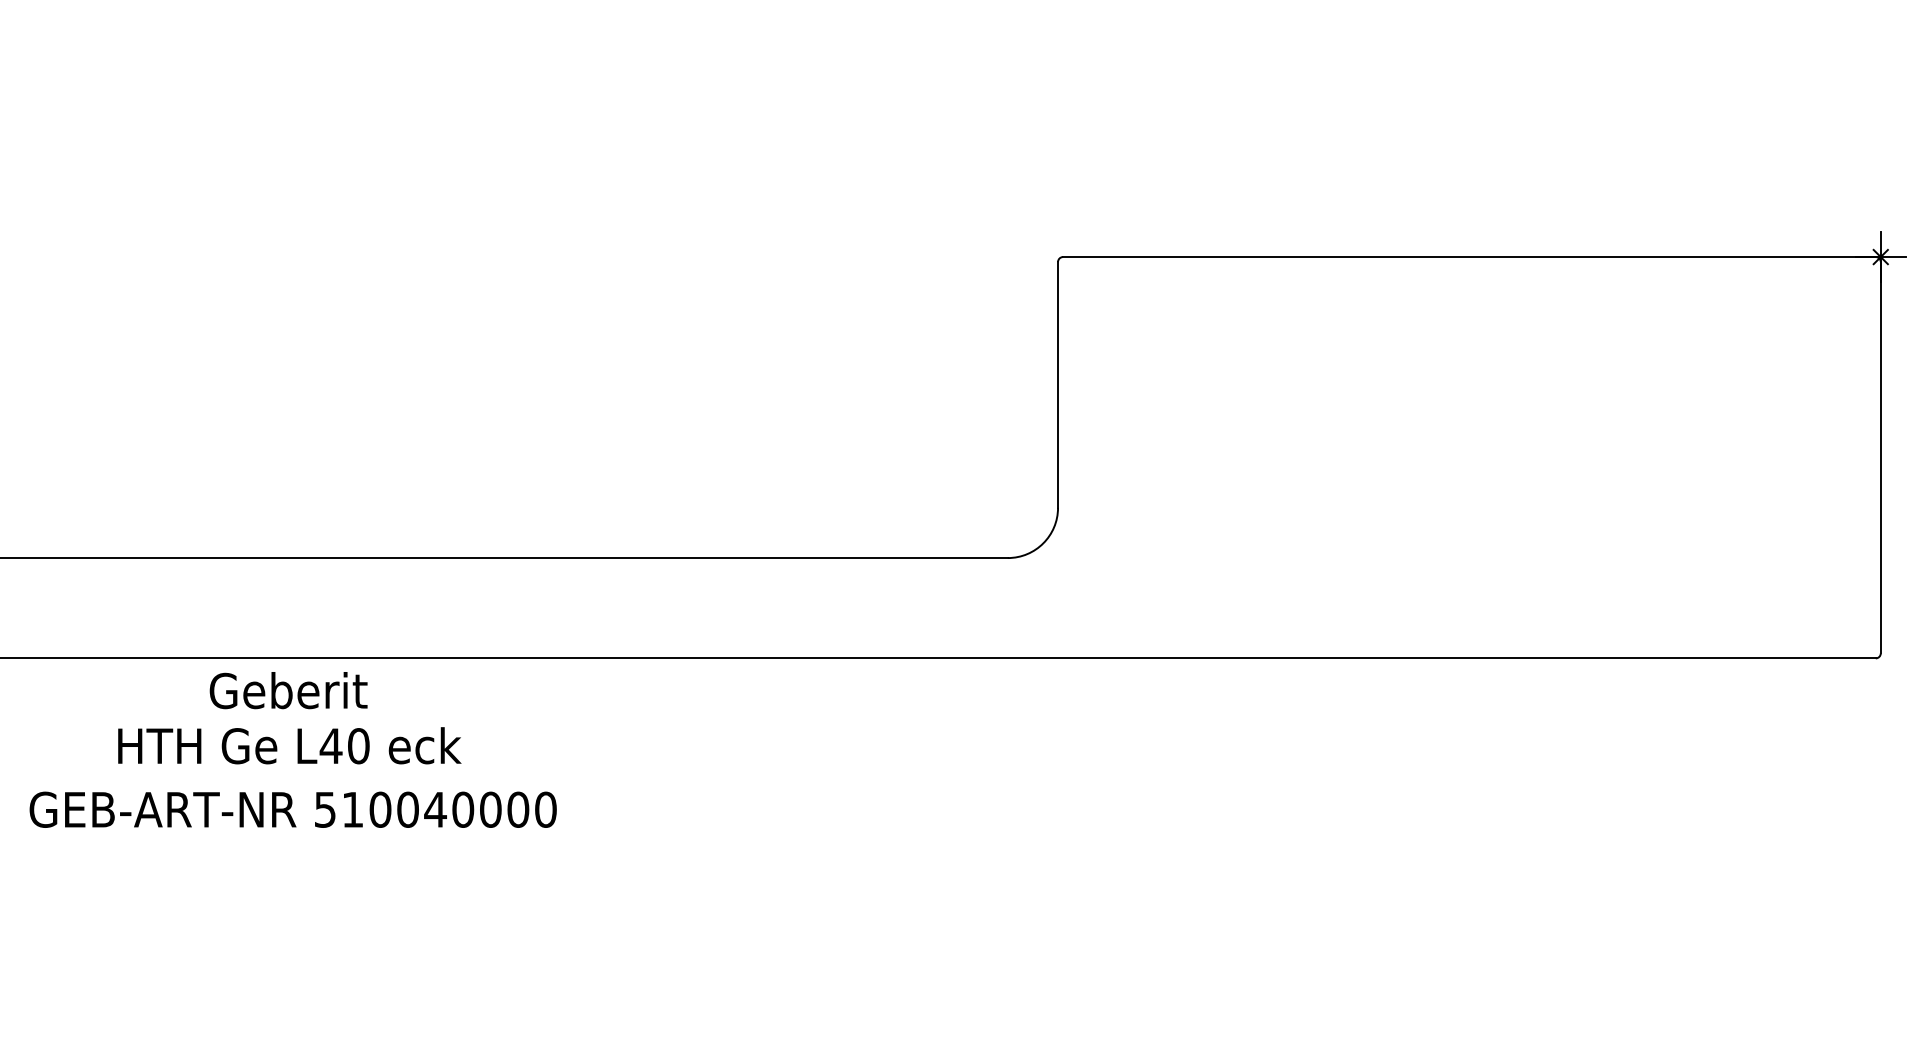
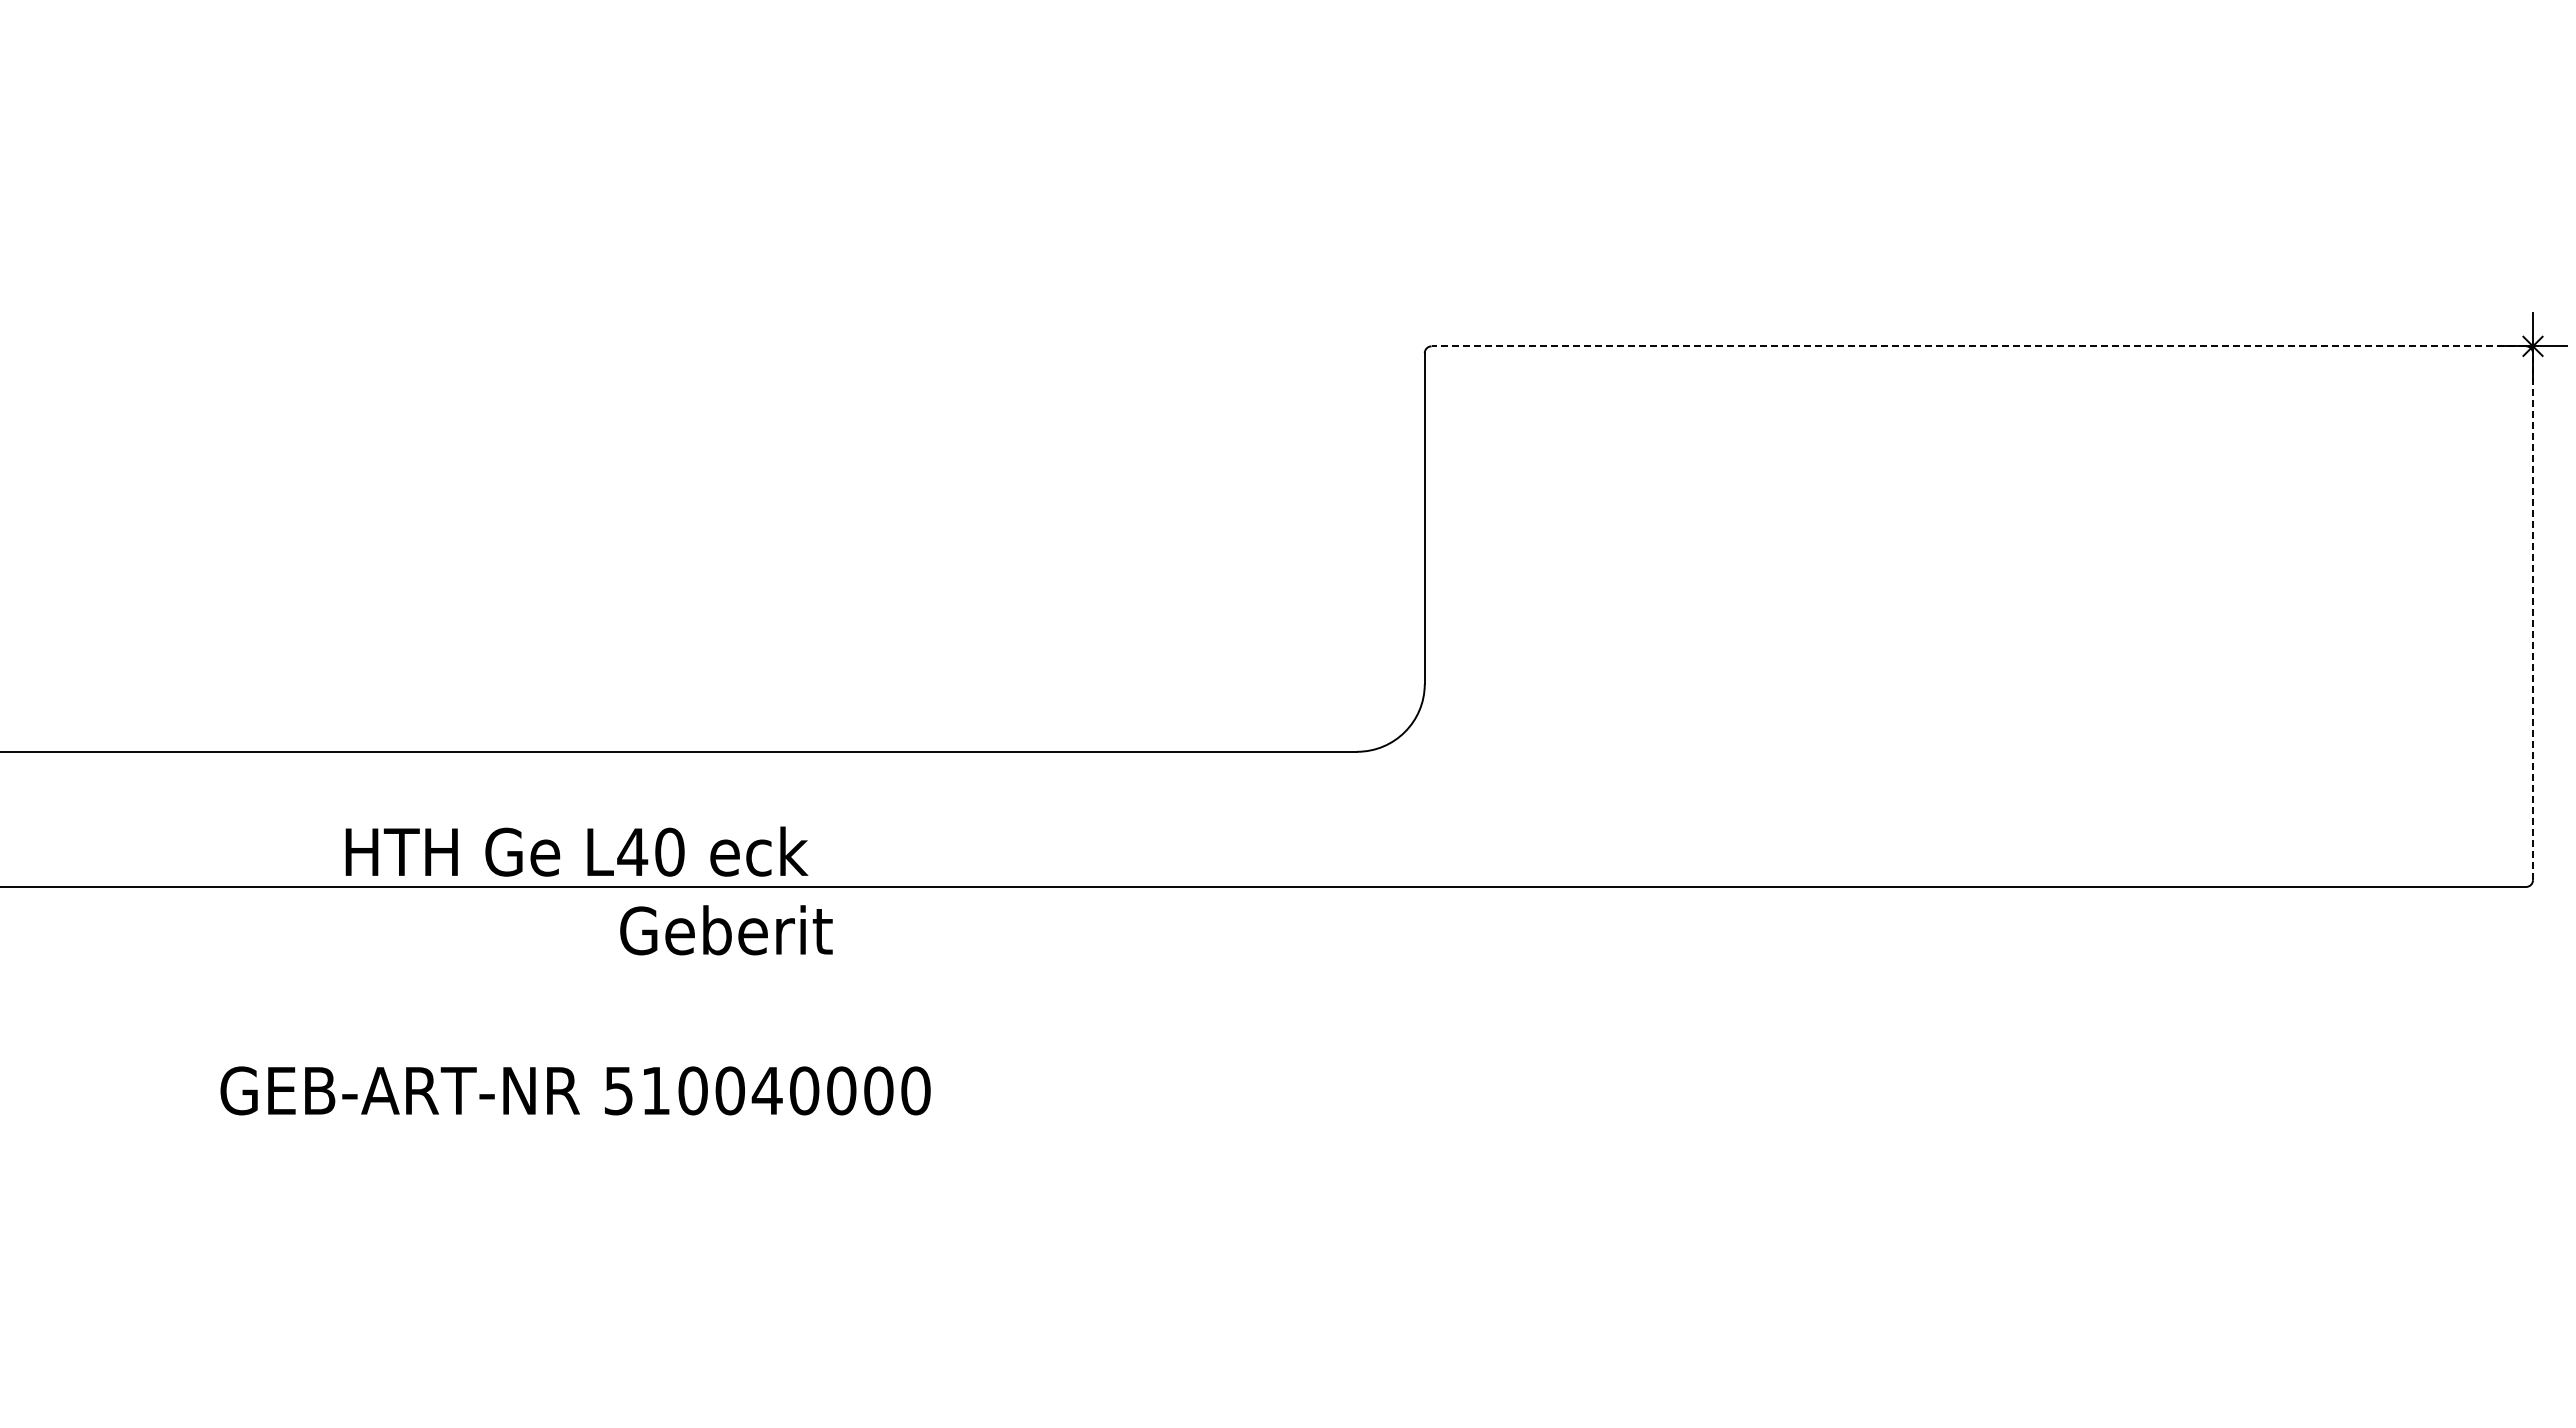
line: (1469, 257) -> (1978, 346), solid -> dashed
line: (1881, 457) -> (2533, 616), solid -> dashed
text: (288, 690) -> (726, 930), moved
text: (289, 745) -> (576, 851), moved
text: (293, 809) -> (575, 1090), moved

